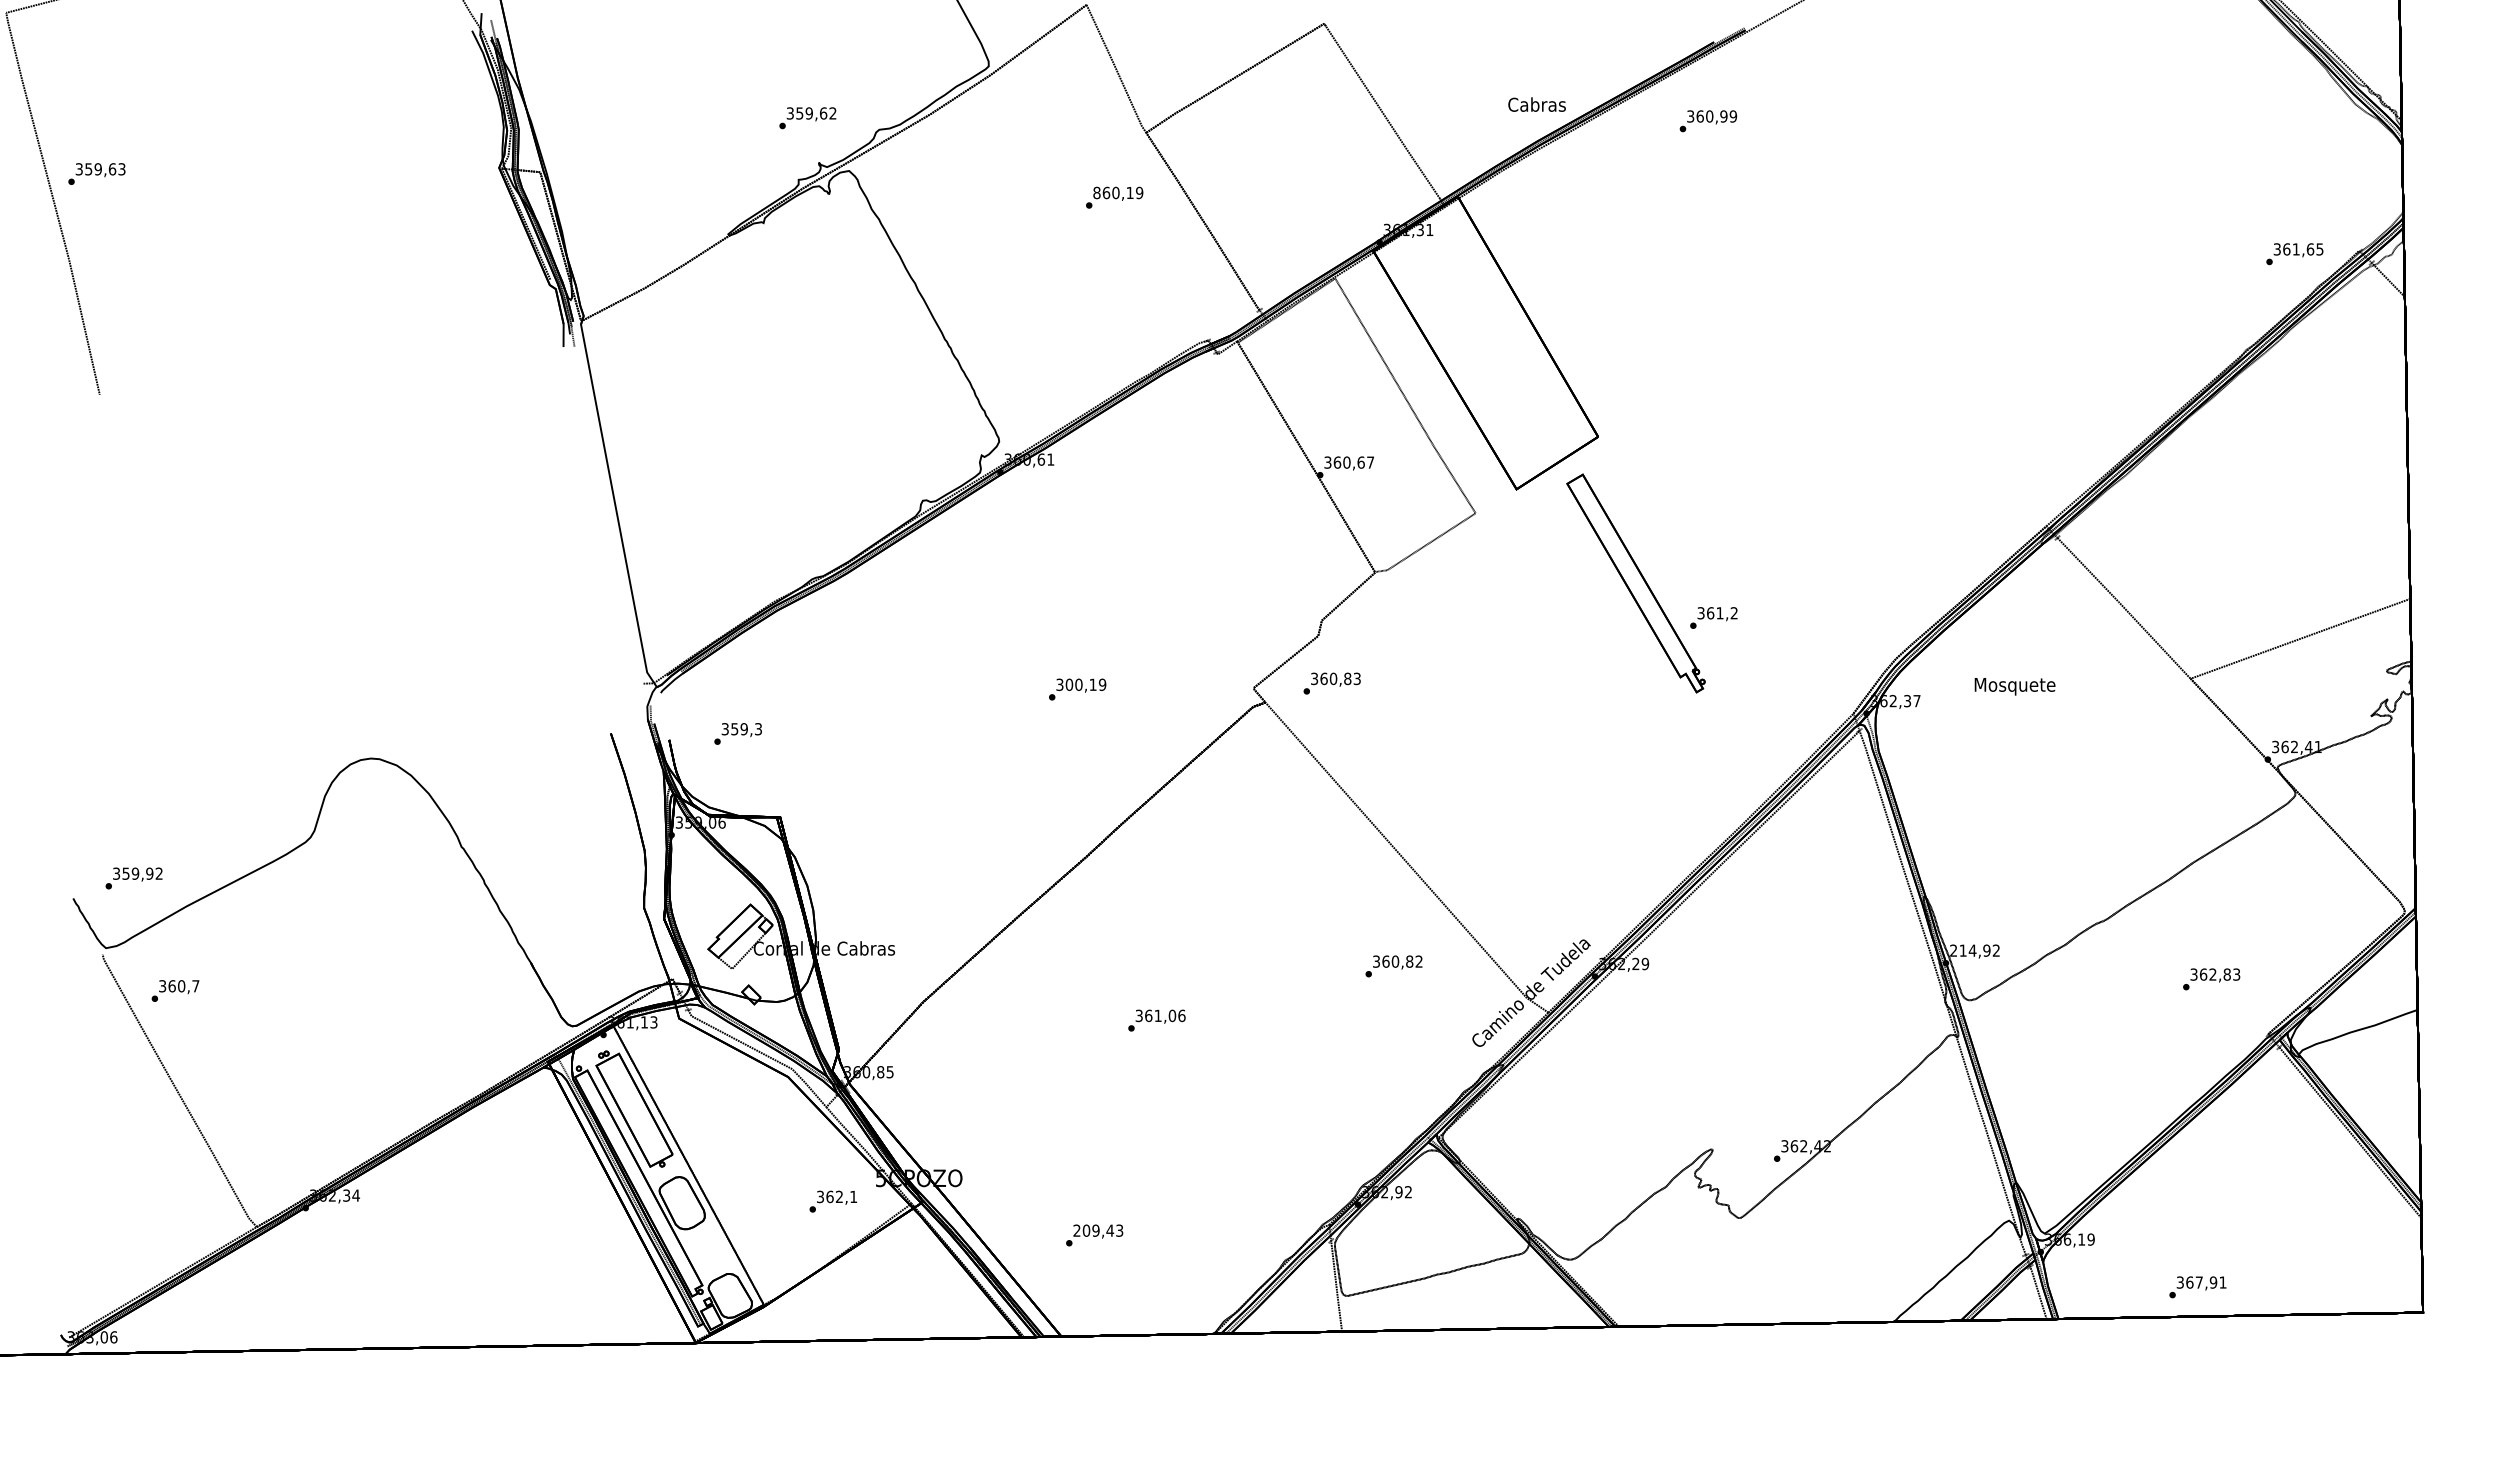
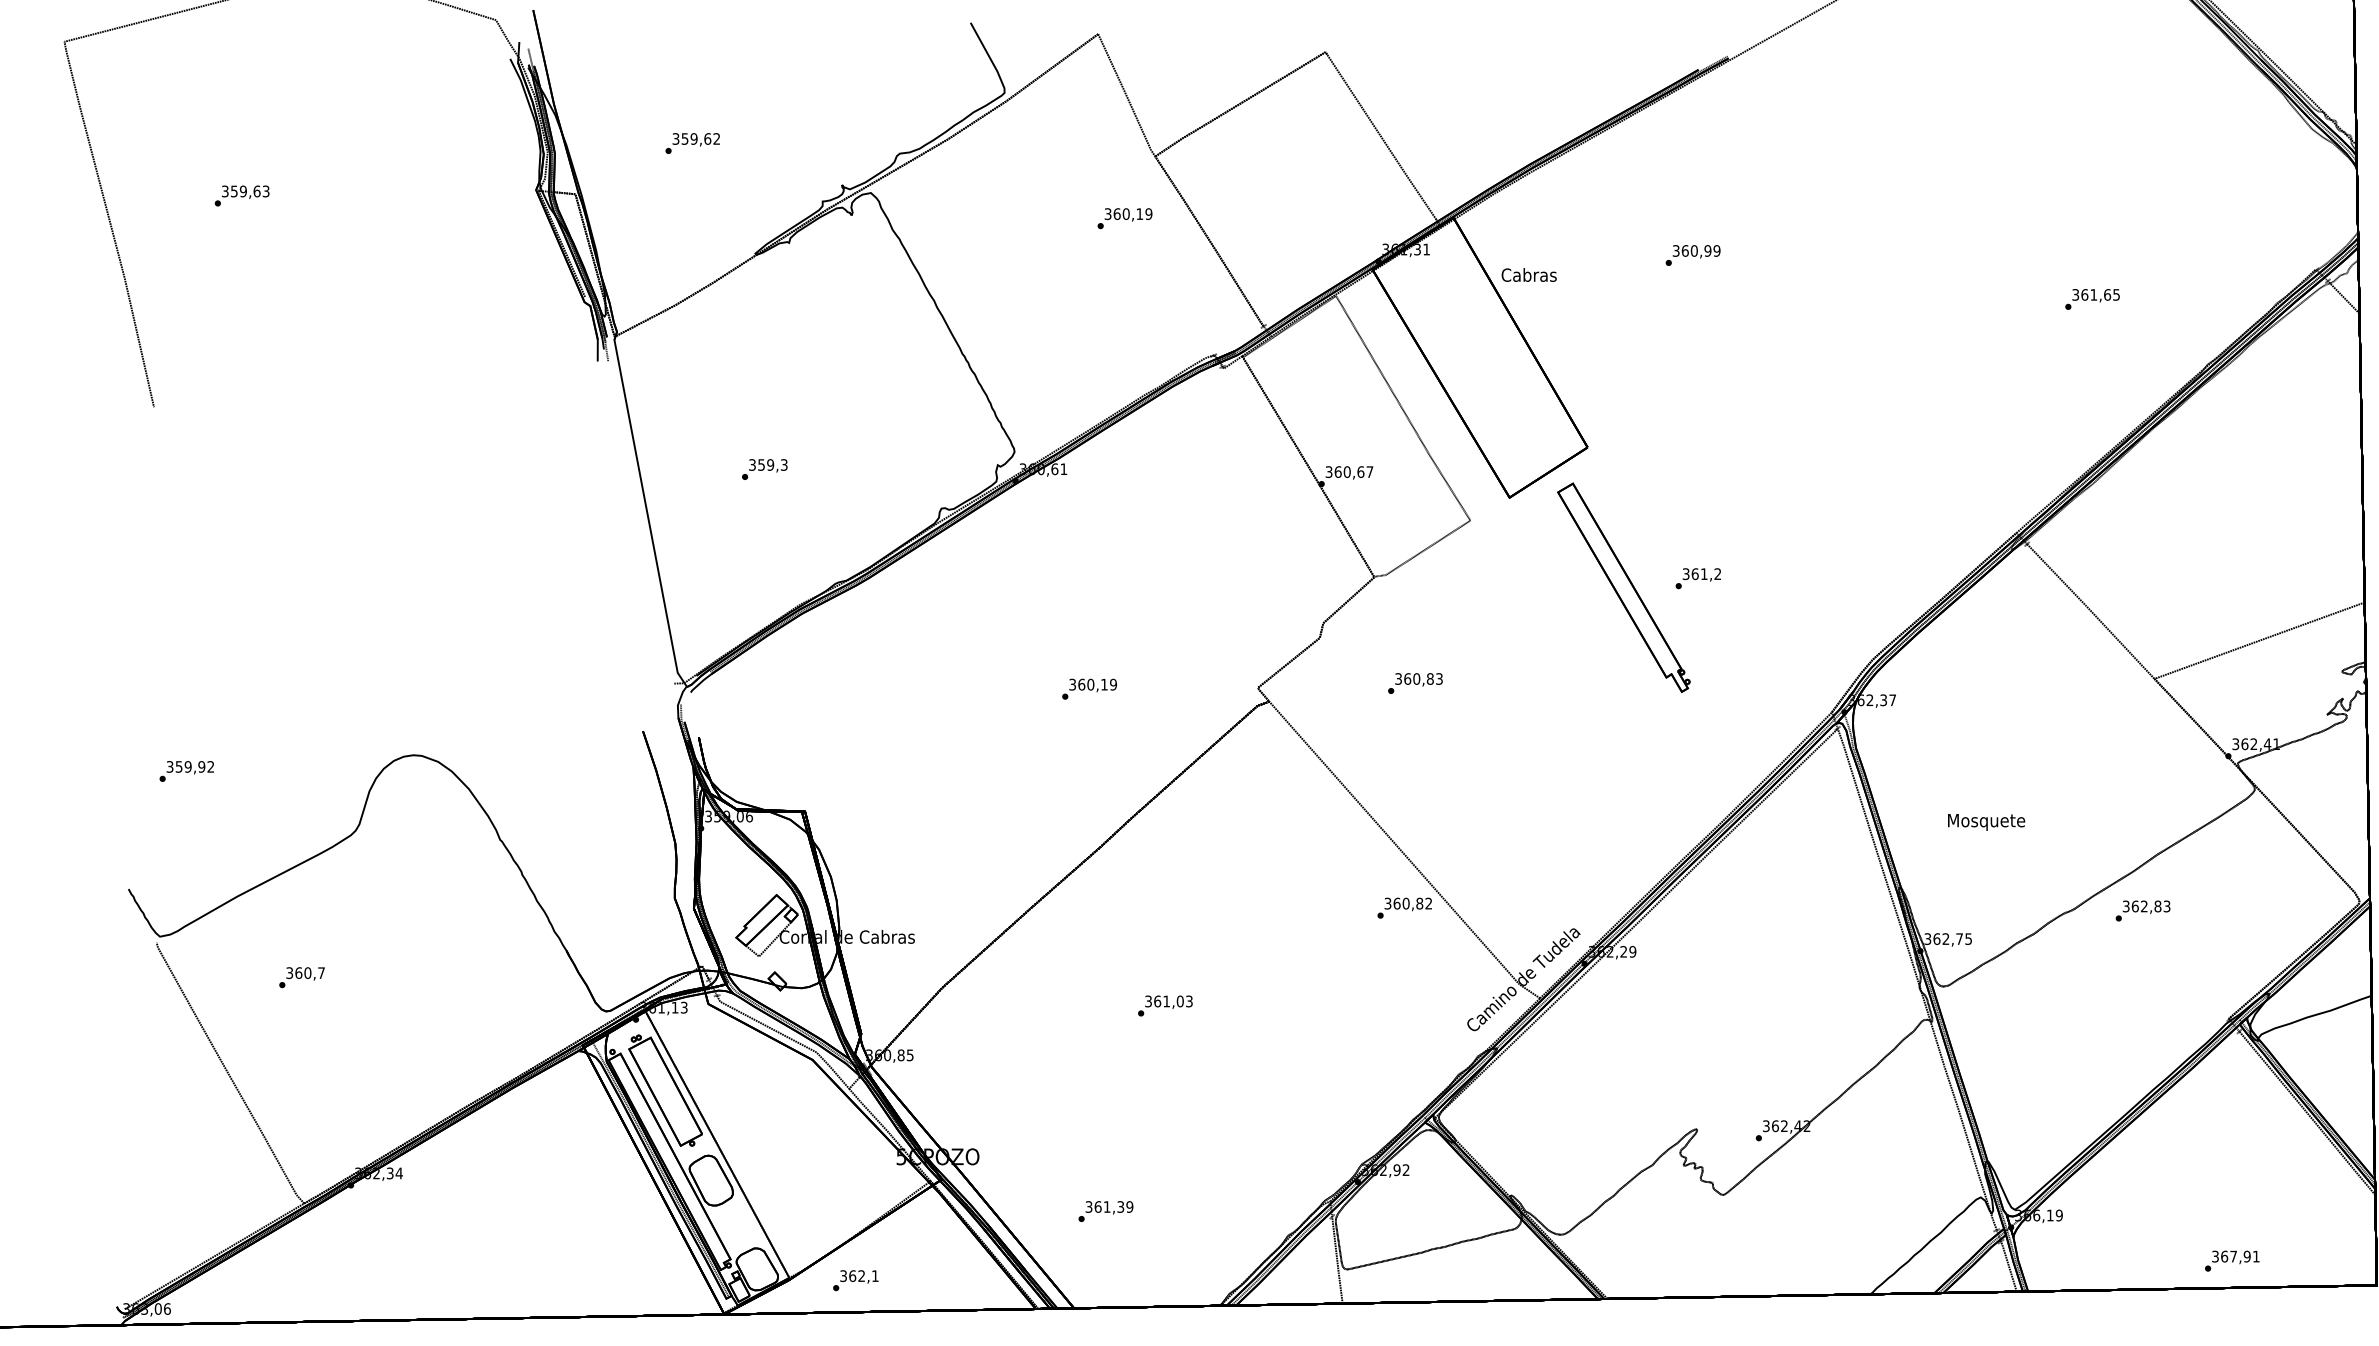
text: (1536, 104) -> (1528, 274), moved
text: (807, 118) -> (692, 143), moved
text: (1708, 121) -> (1693, 255), moved
text: (96, 173) -> (241, 195), moved
text: (1096, 192) -> (1107, 213), 860,19 -> 360,19
text: (2294, 254) -> (2092, 299), moved
text: (1713, 617) -> (1698, 578), moved
text: (1331, 683) -> (1414, 683), moved
text: (1069, 684) -> (1081, 684), 300,19 -> 360,19
text: (2014, 686) -> (1985, 822), moved
text: (737, 733) -> (764, 469), moved
text: (133, 878) -> (186, 771), moved
text: (1974, 950) -> (1947, 938), 214,92 -> 362,75
text: (1393, 966) -> (1404, 908), moved
text: (2211, 979) -> (2142, 911), moved
text: (175, 990) -> (302, 977), moved
text: (1181, 1015) -> (1188, 1001), 361,06 -> 361,03
text: (833, 1201) -> (856, 1280), moved
text: (1098, 1230) -> (1109, 1206), 209,43 -> 361,39
text: (2197, 1287) -> (2231, 1261), moved

